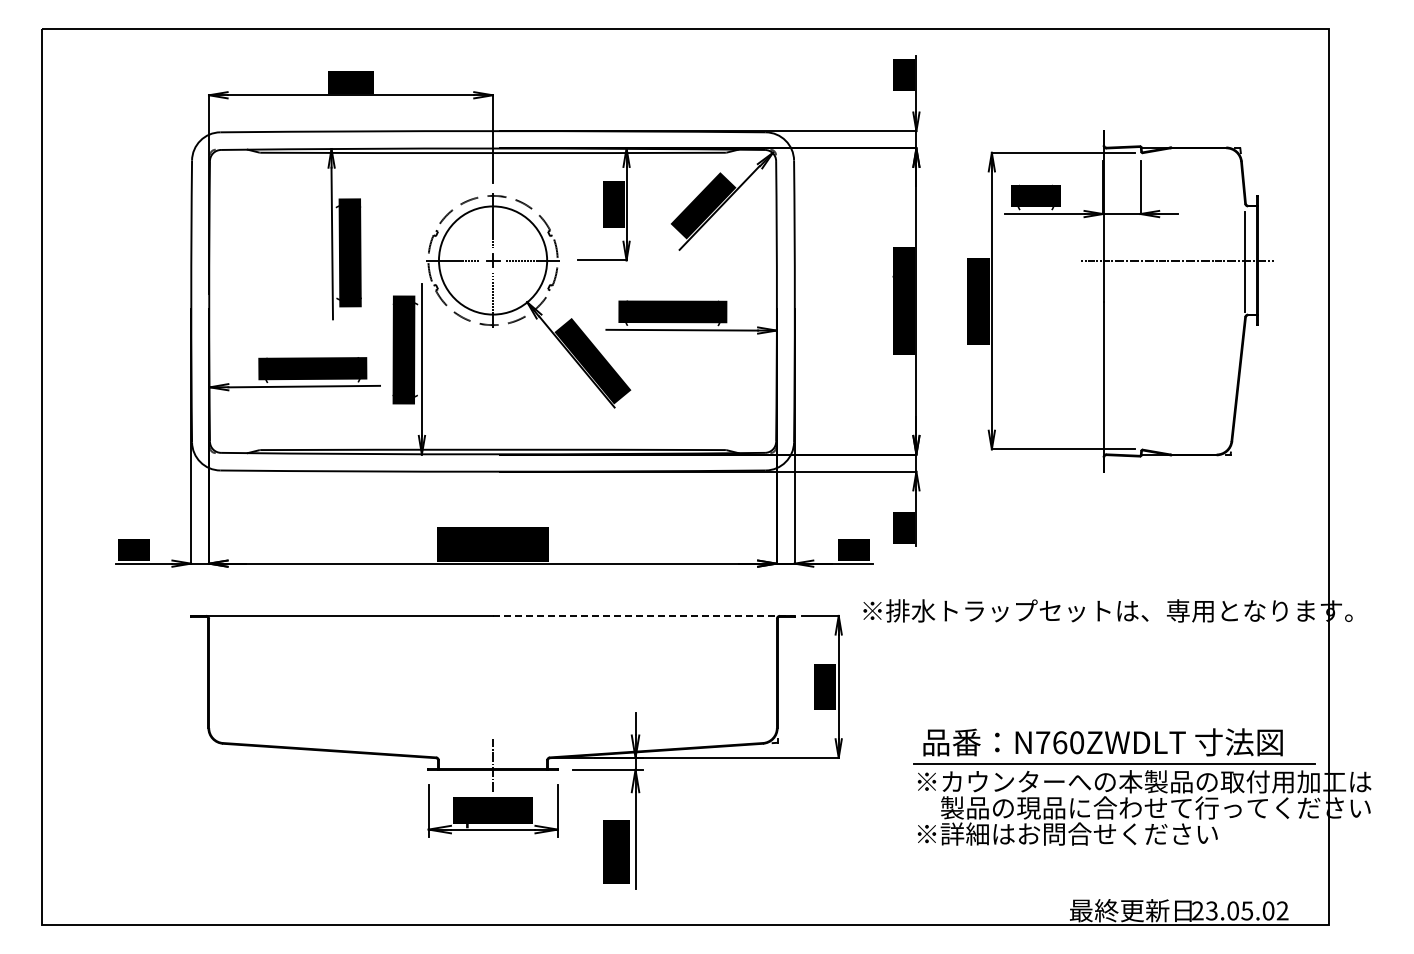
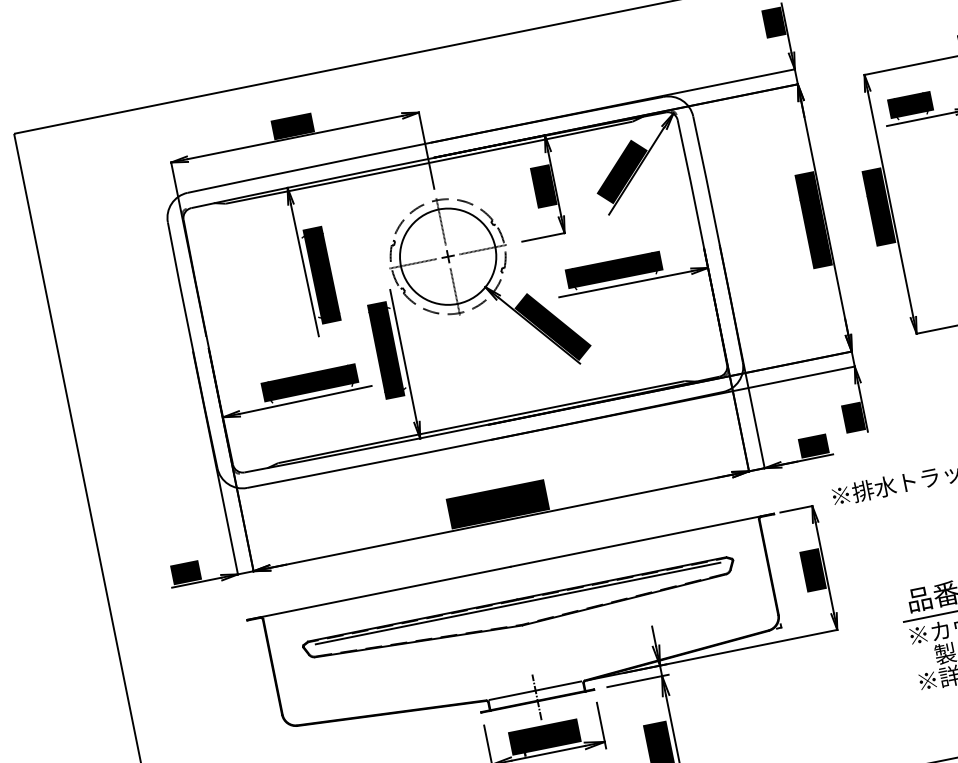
line: (643, 615) -> (641, 540), dashed -> solid
part: (492, 667) -> (519, 611), added
line: (492, 757) -> (535, 690), added

